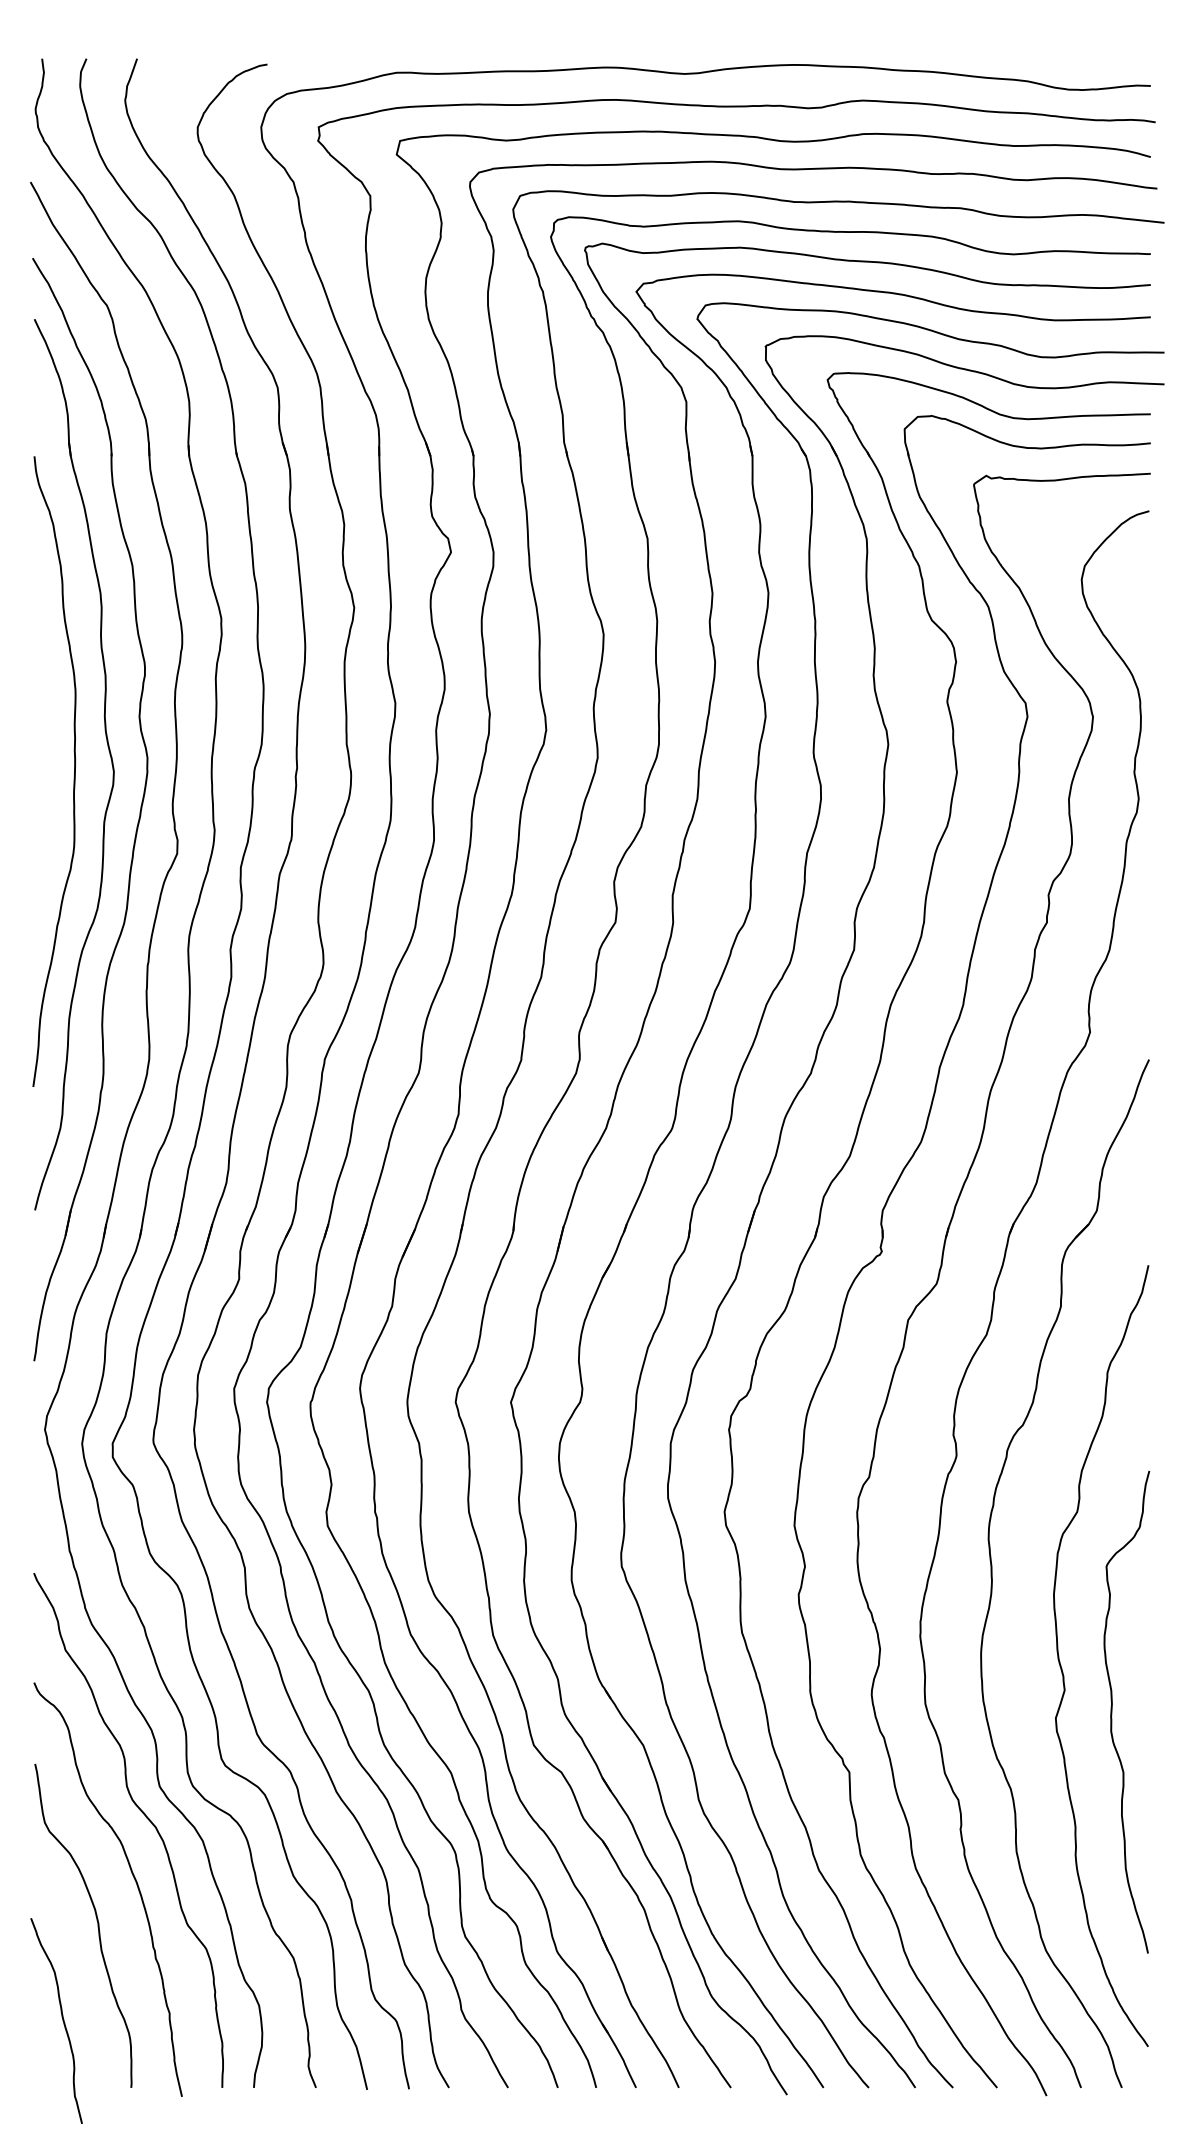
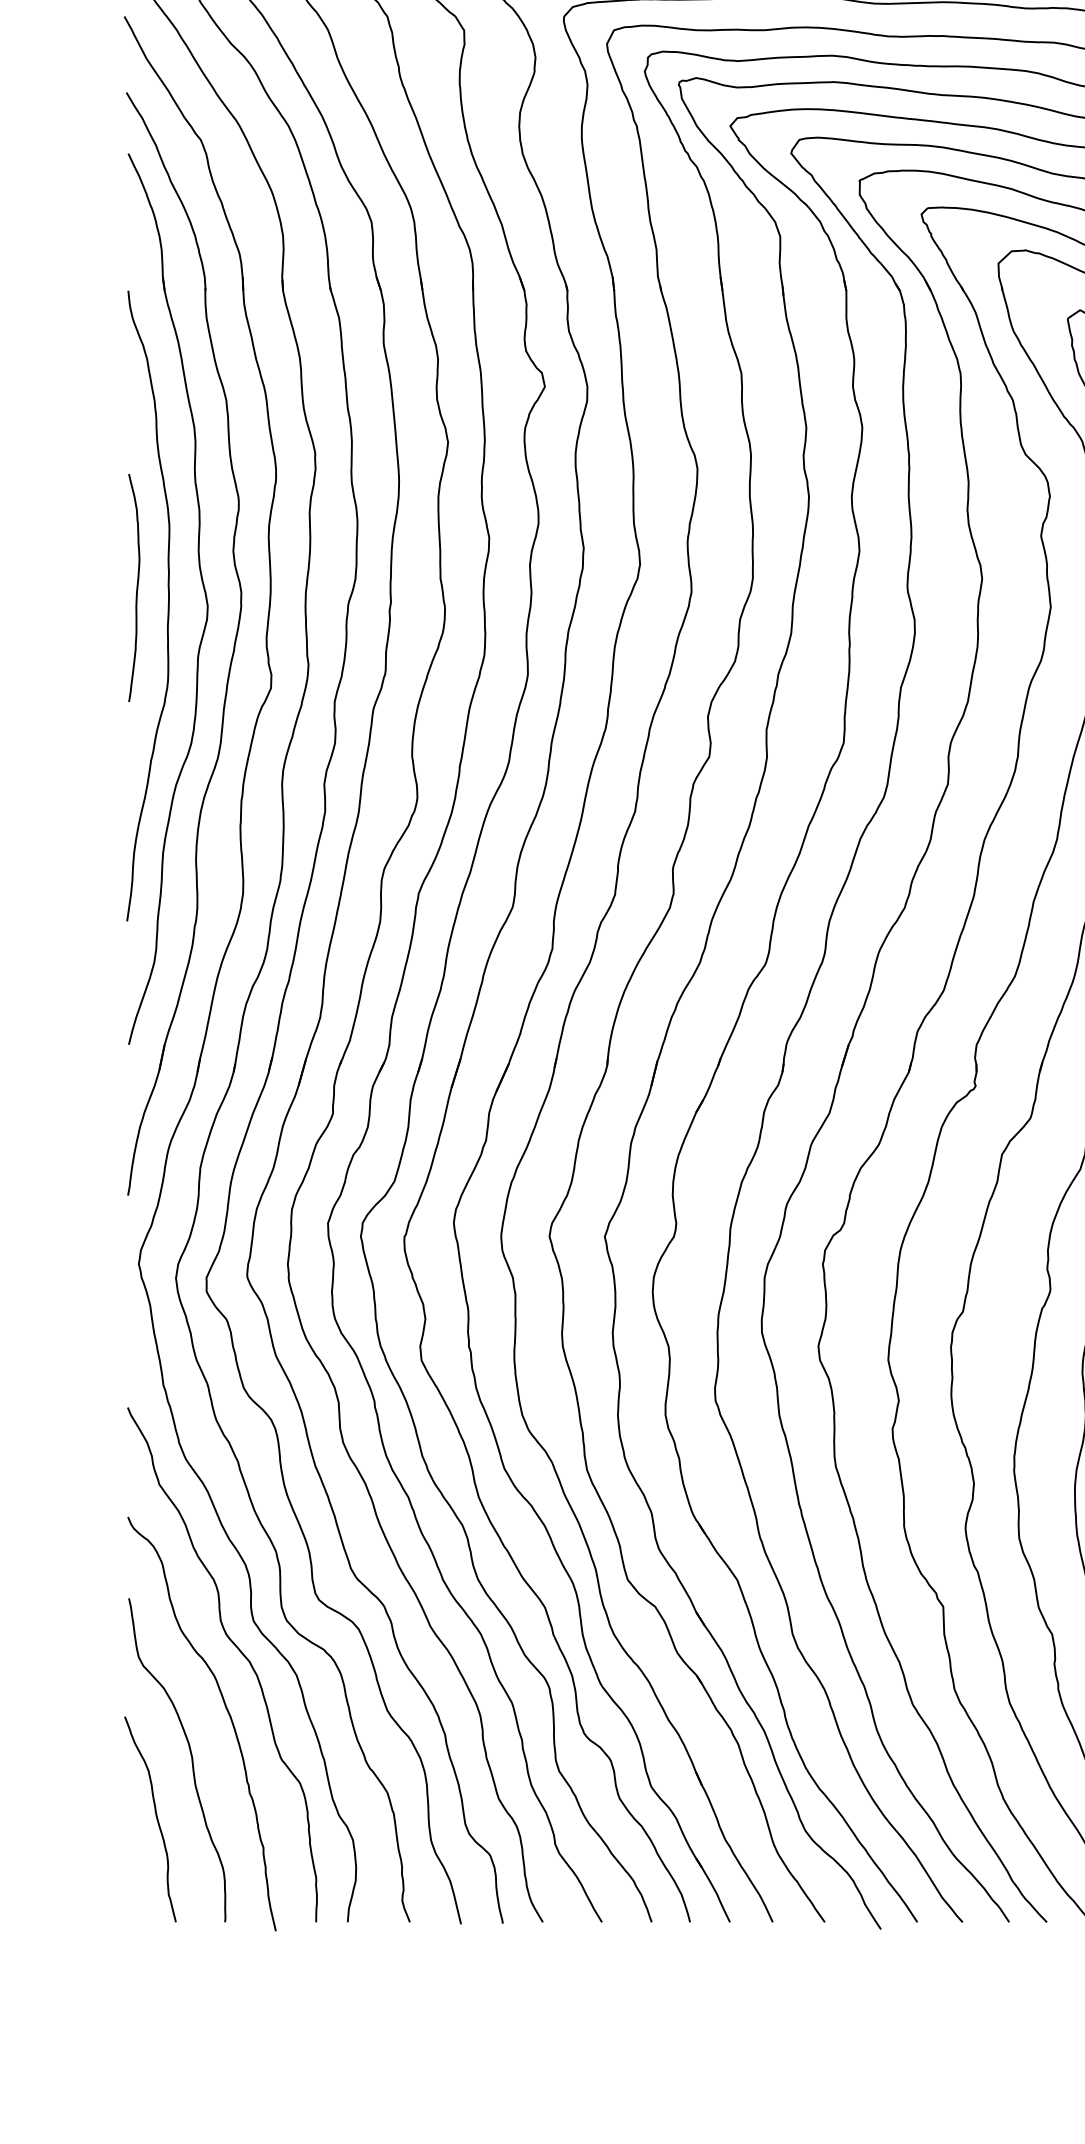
curve: (42, 753) -> (136, 587), added
curve: (61, 2017) -> (155, 1815), moved

